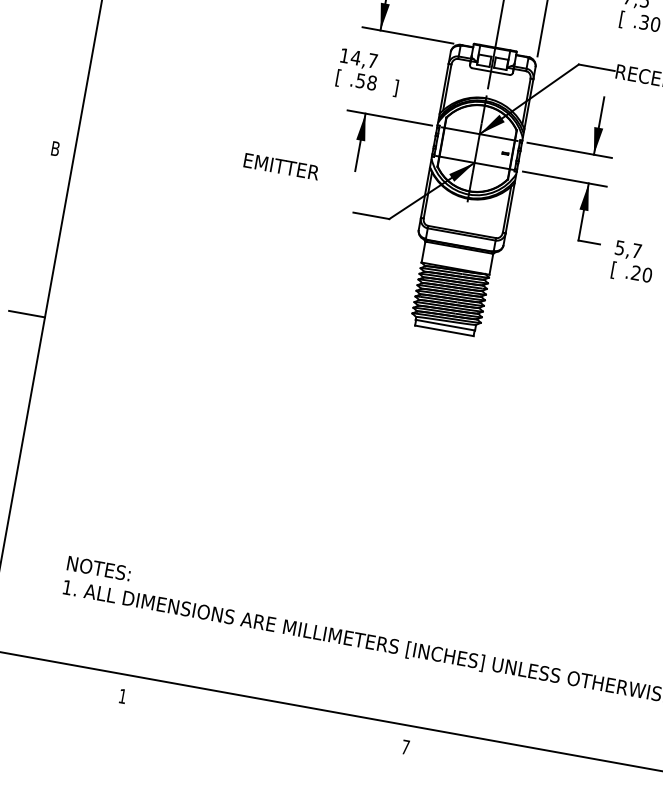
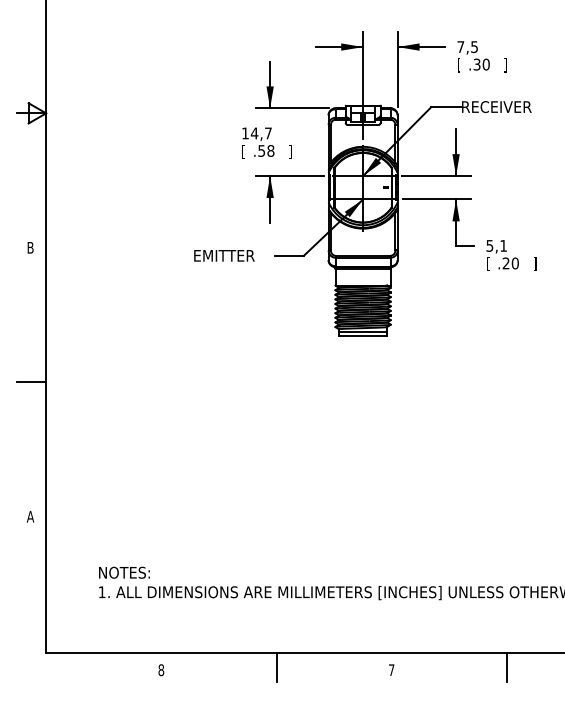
text: (281, 166) -> (224, 255), moved
text: (636, 250) -> (503, 245), 5,7 -> 5,1
text: (122, 696) -> (161, 670), 1 -> 8
line: (265, 717) -> (276, 666), added
line: (547, 768) -> (506, 666), added

